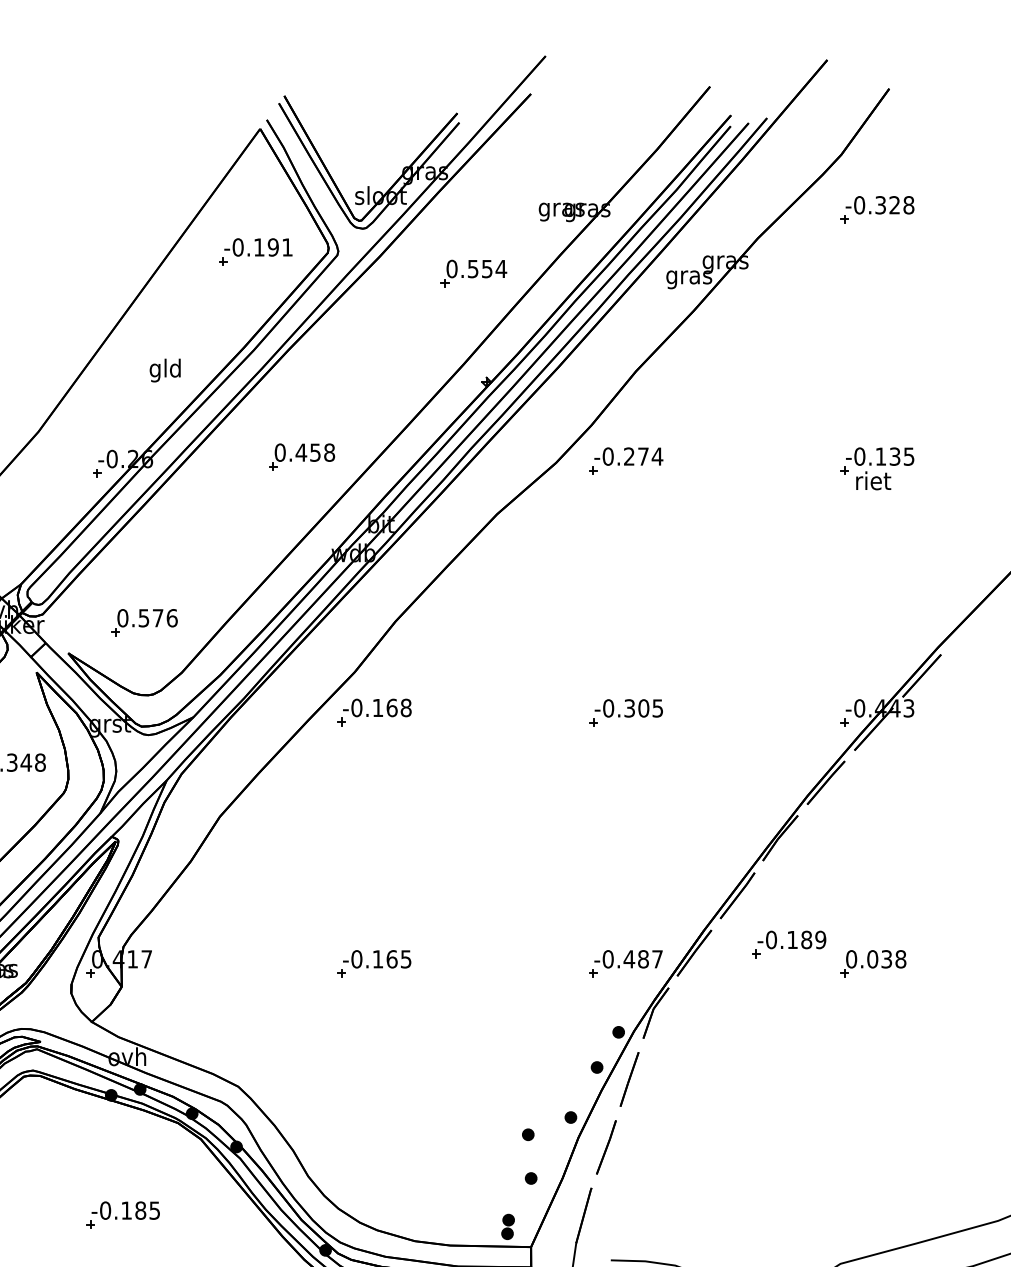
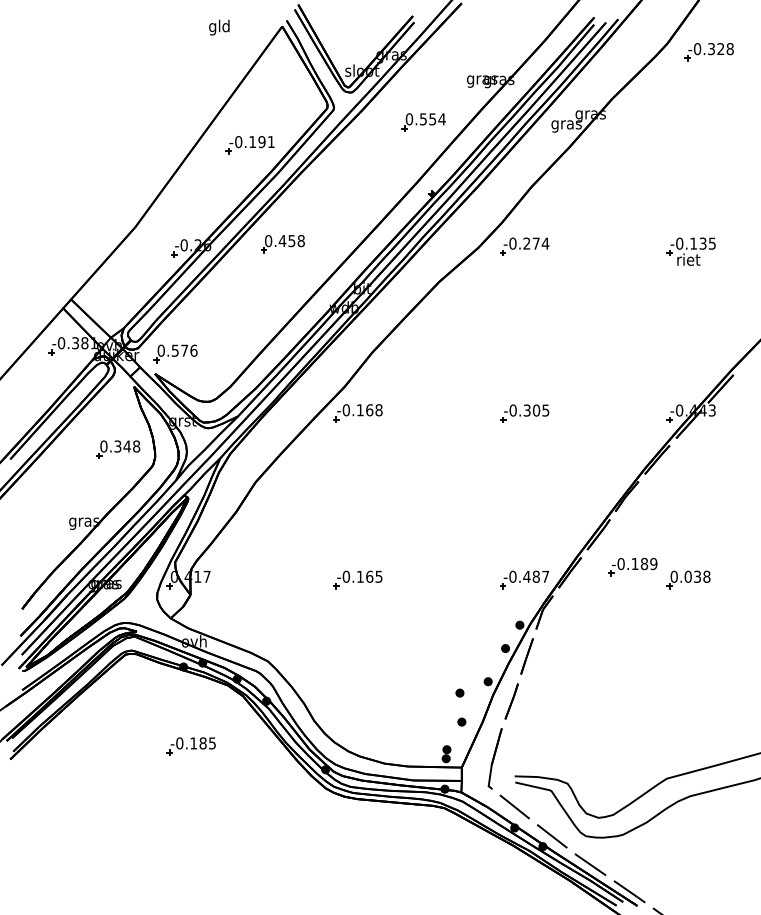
part: (876, 210) -> (708, 52), moved
part: (254, 252) -> (249, 145), moved
text: (165, 370) -> (219, 27), moved
part: (301, 457) -> (282, 244), moved
part: (144, 622) -> (175, 353), moved

